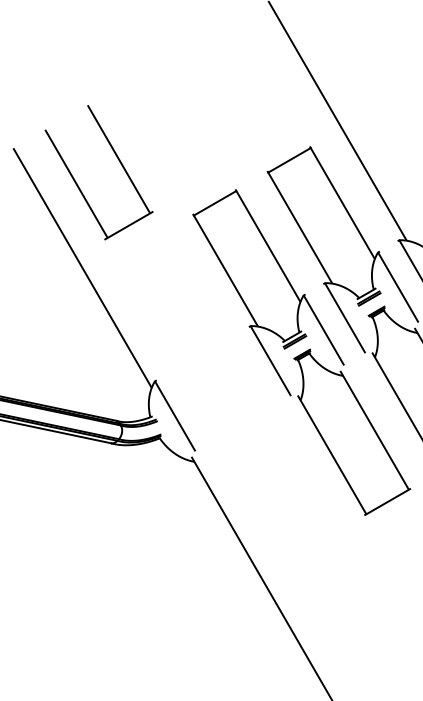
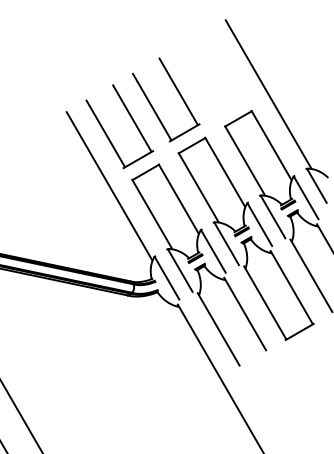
part: (193, 119) -> (178, 93), added
part: (226, 393) -> (199, 264), added

